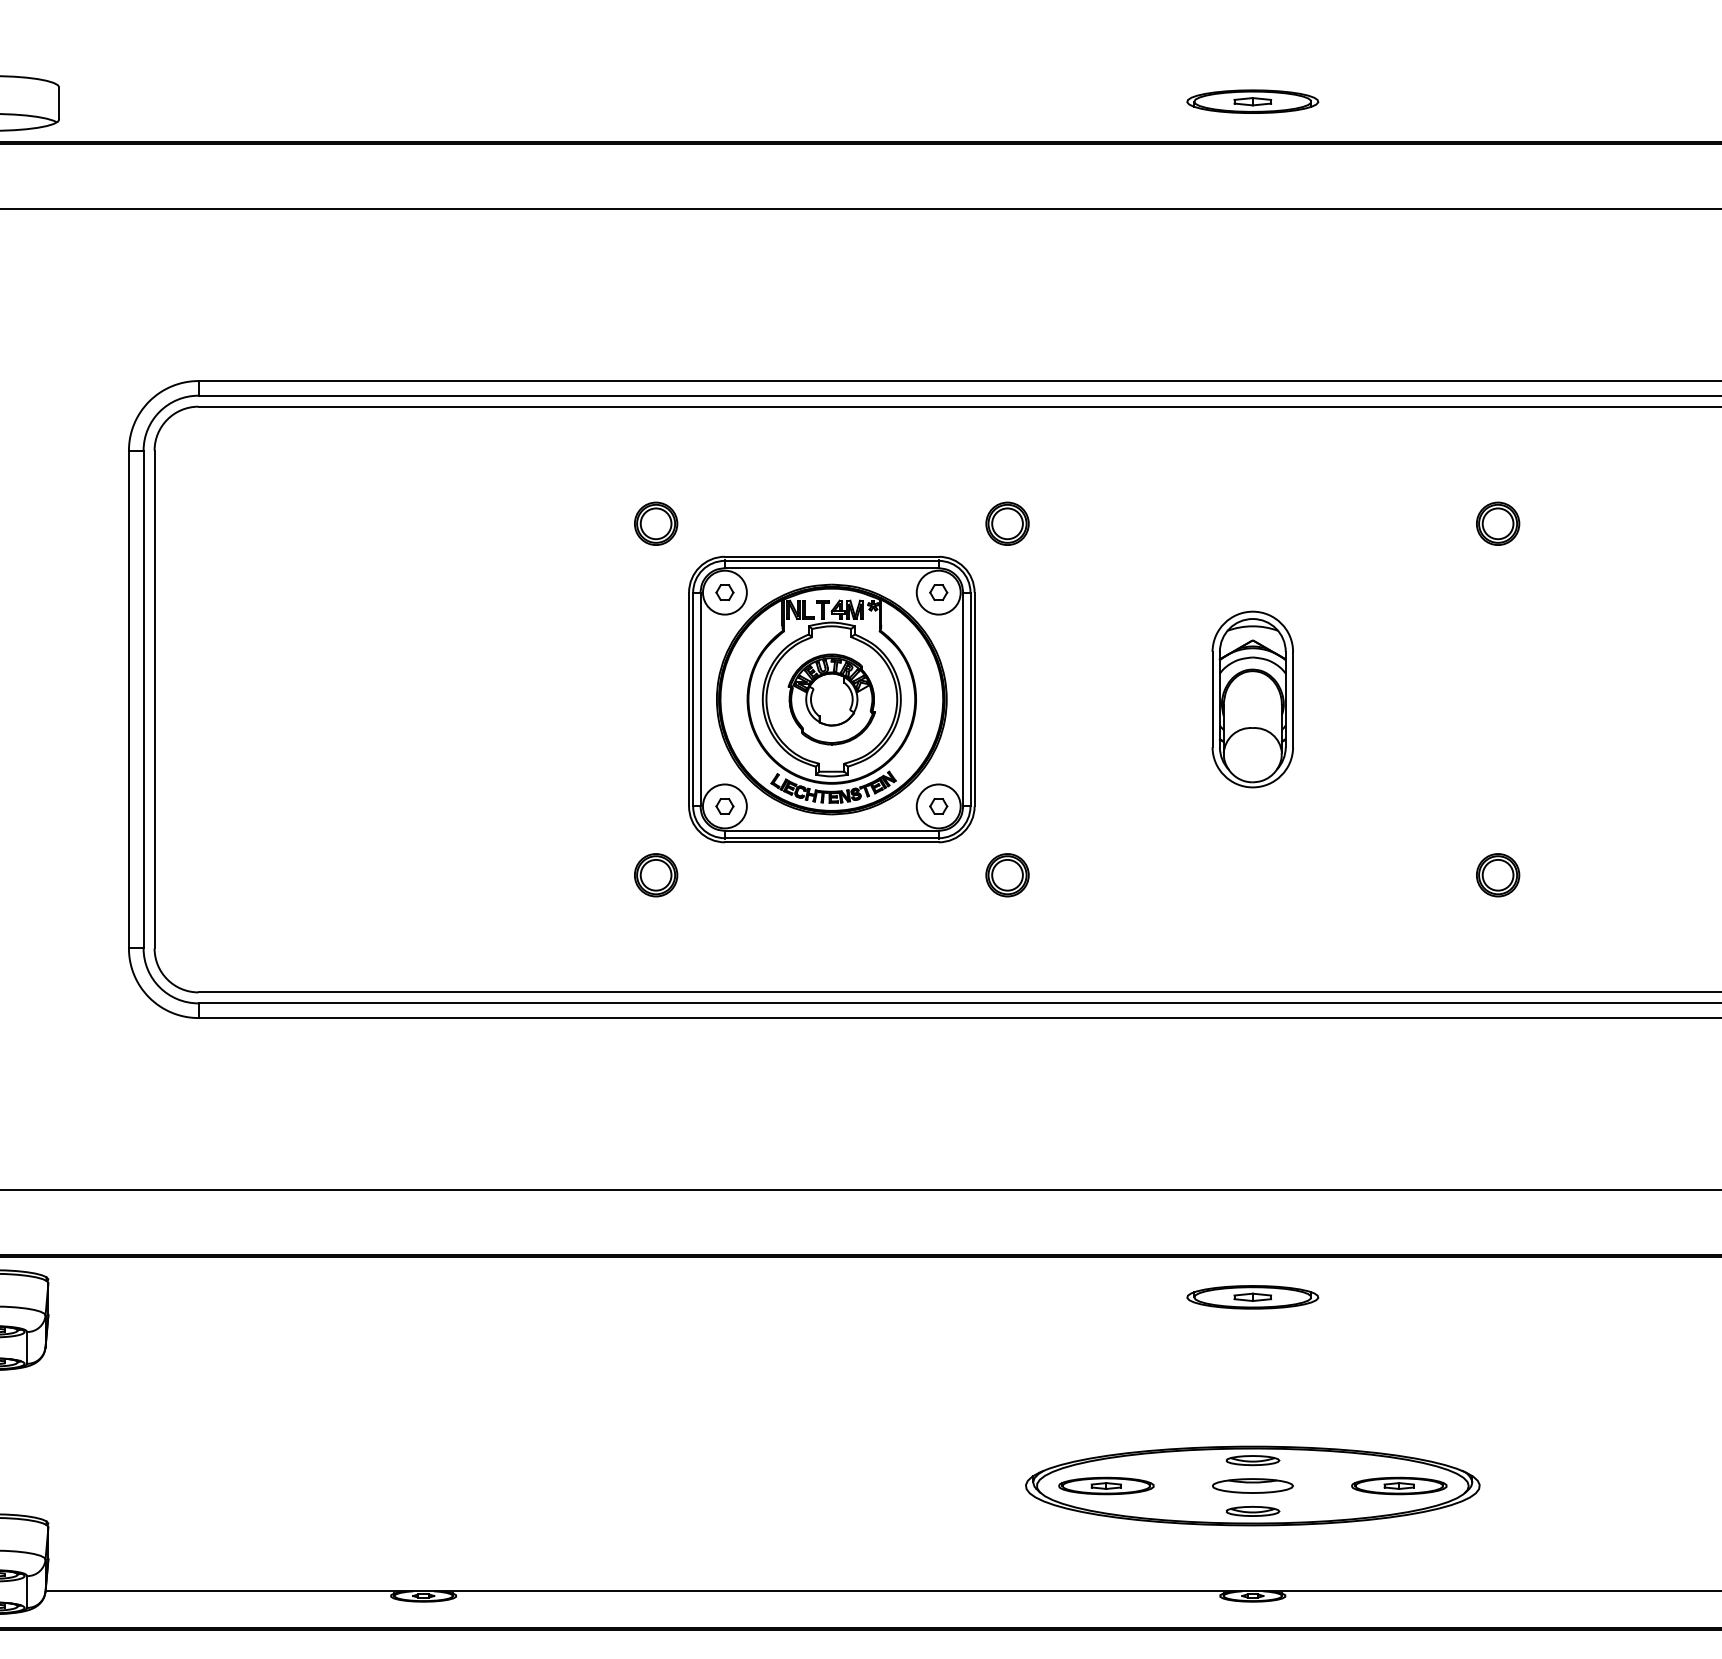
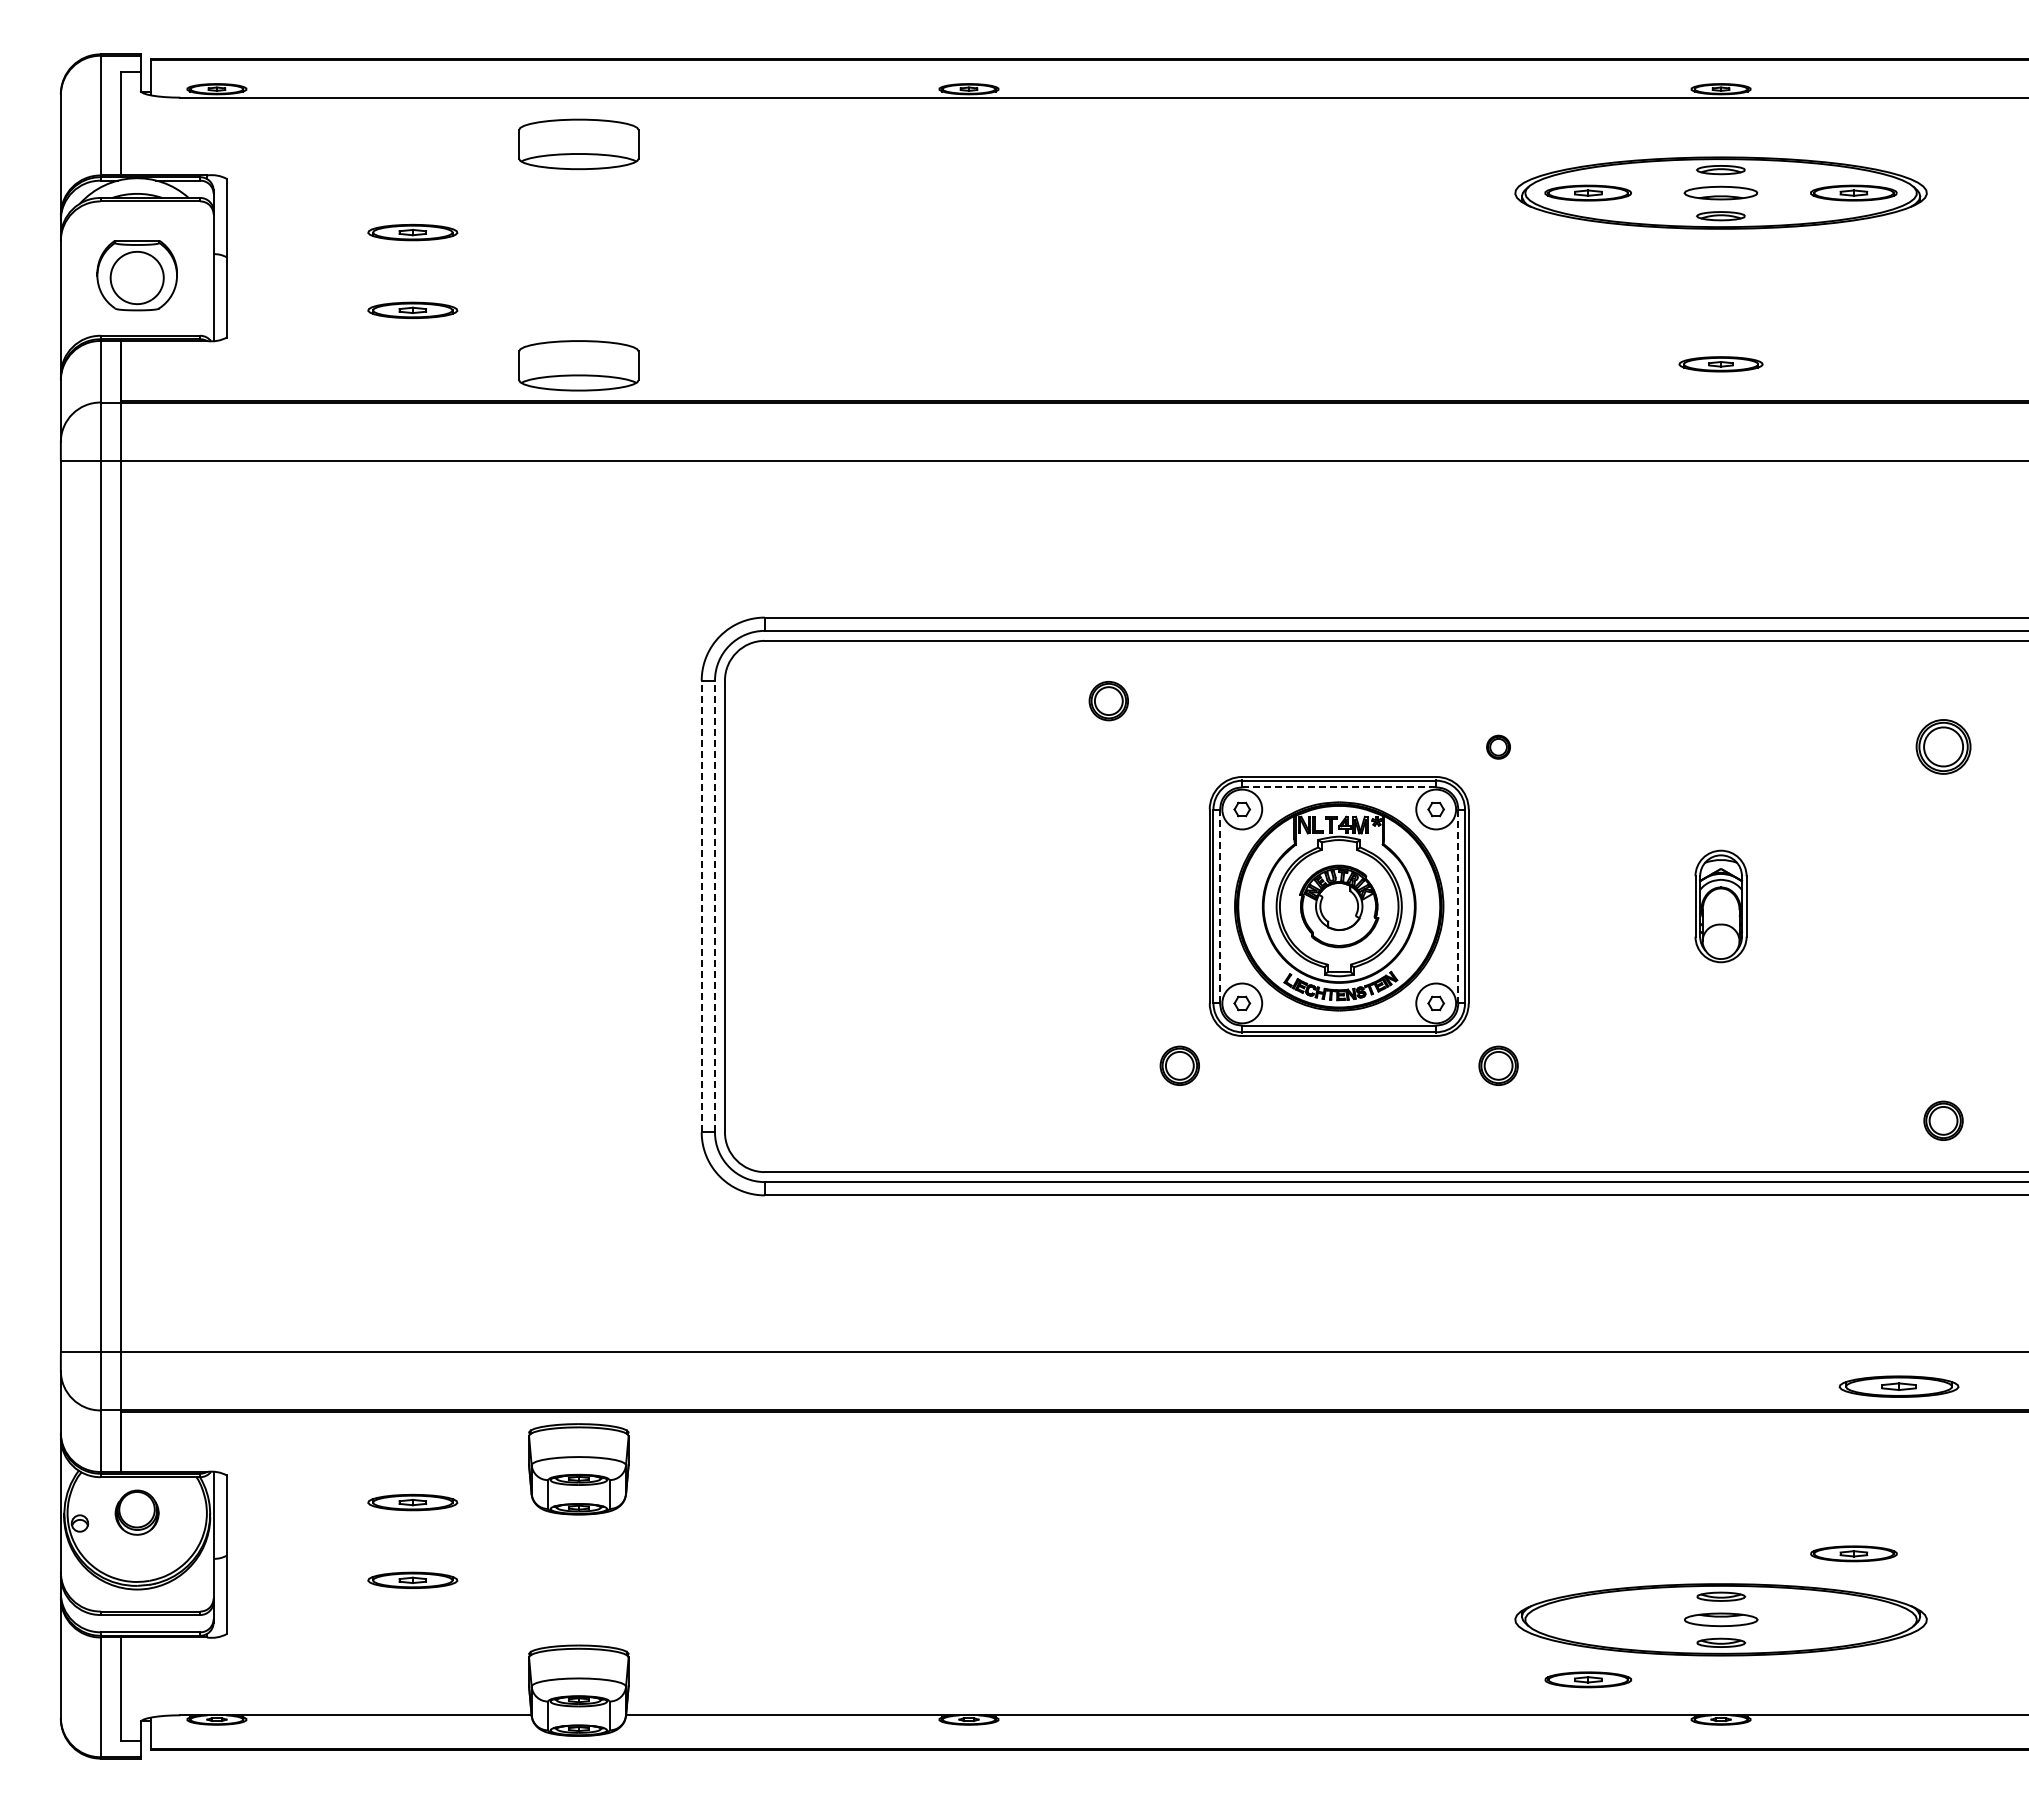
part: (1252, 102) -> (1720, 364), size x0.7
part: (655, 524) -> (1108, 701), moved
part: (1007, 524) -> (1498, 747), size x0.6
part: (1498, 524) -> (1943, 747), size x1.4
line: (832, 568) -> (1339, 787), solid -> dashed
line: (128, 699) -> (701, 906), solid -> dashed
line: (143, 699) -> (714, 906), solid -> dashed
line: (700, 699) -> (1220, 906), solid -> dashed
line: (963, 699) -> (1458, 906), solid -> dashed
part: (1252, 699) -> (1720, 906), size x0.7
part: (1498, 874) -> (1943, 1120), moved
part: (1252, 1297) -> (1898, 1386), moved
part: (1105, 1485) -> (1587, 1679), moved
part: (1398, 1485) -> (1853, 1553), moved

